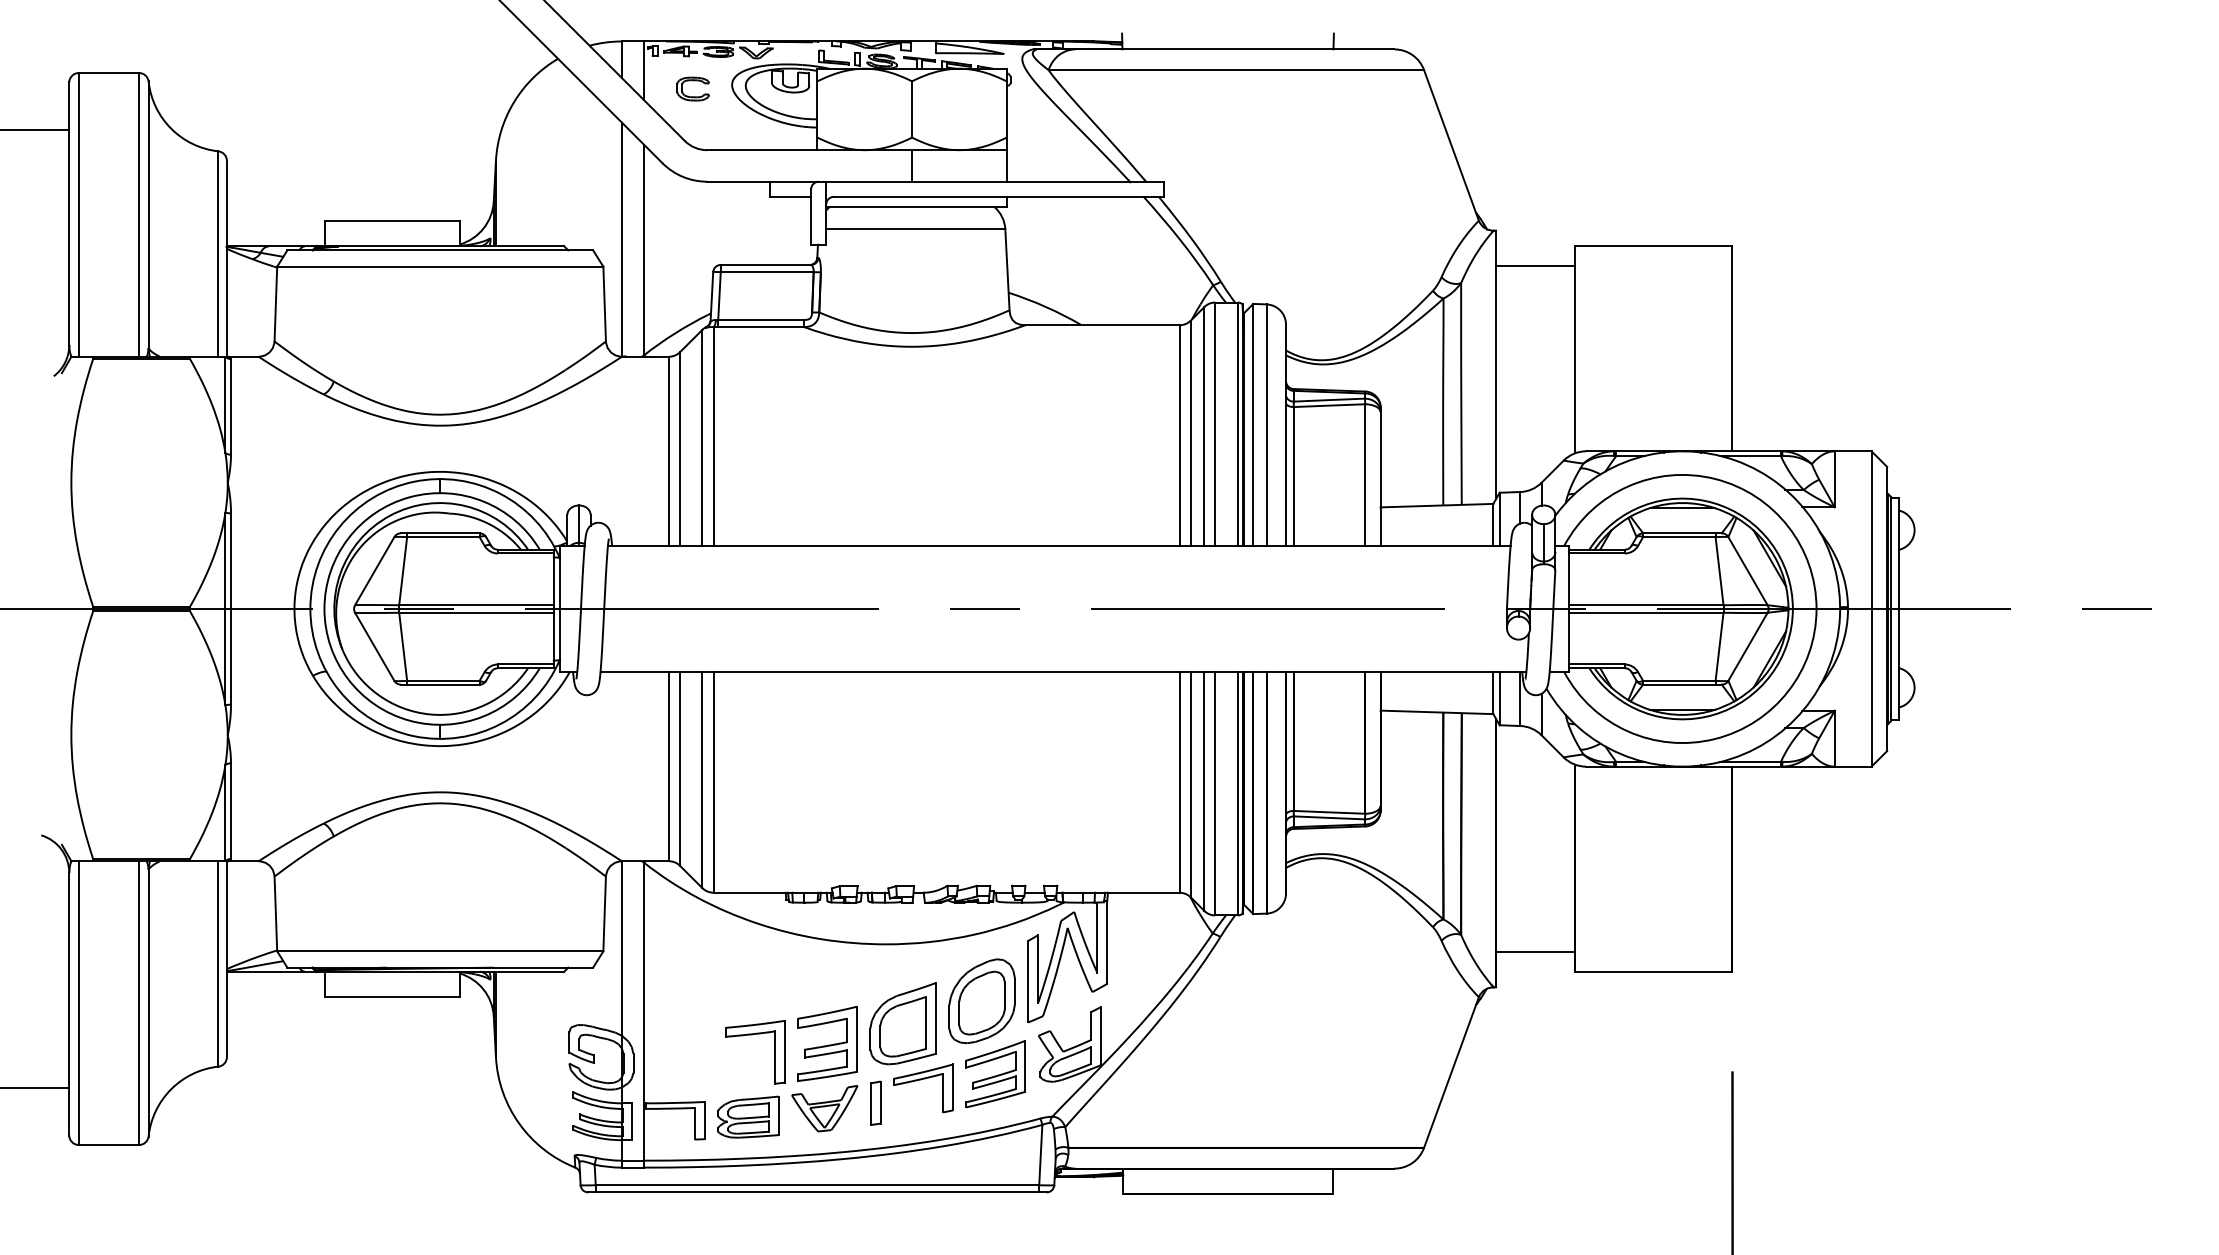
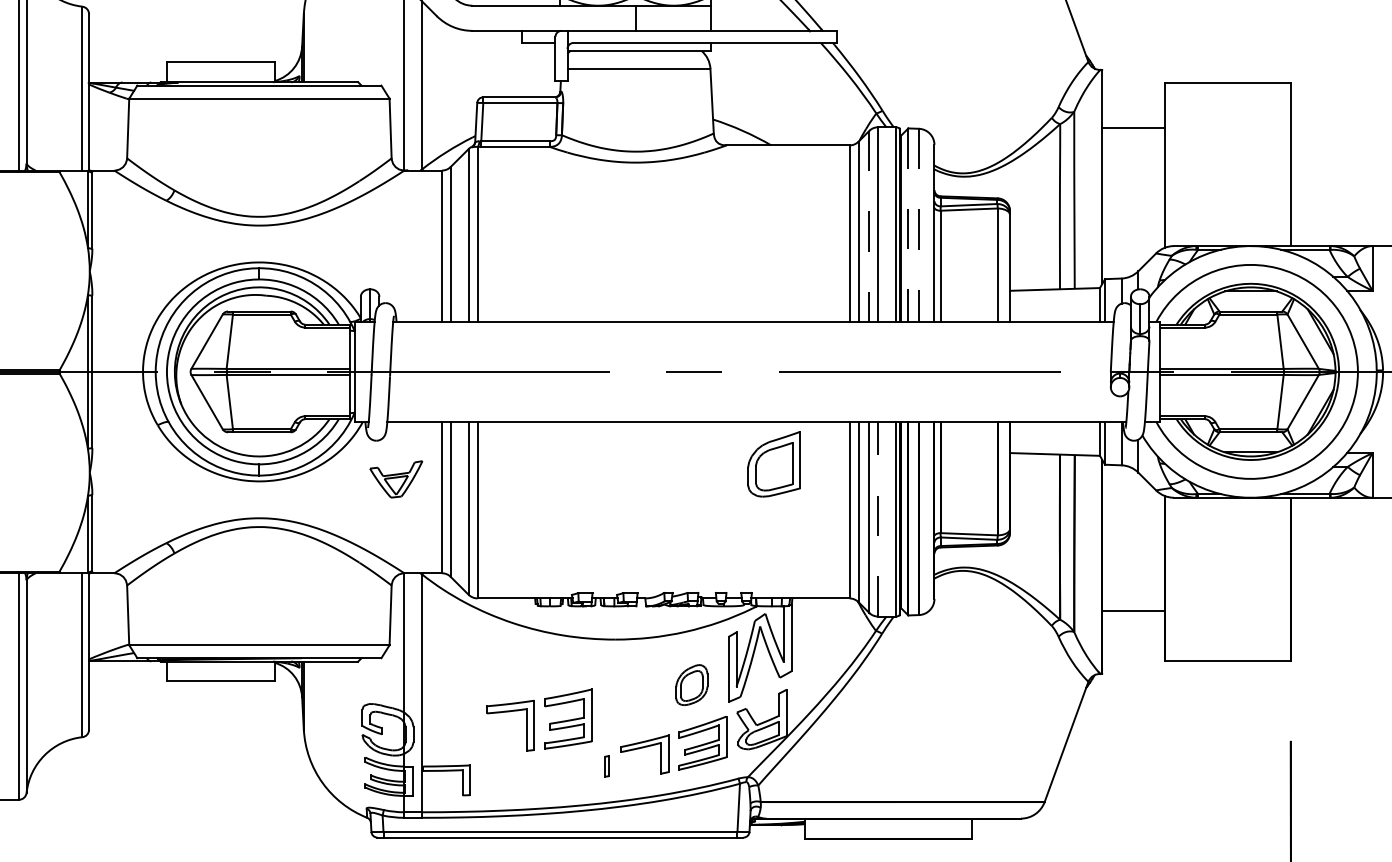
line: (1535, 265) -> (1133, 128), moved
line: (1253, 424) -> (908, 224), solid -> dashed
line: (1266, 425) -> (918, 225), solid -> dashed
line: (1204, 426) -> (869, 226), solid -> dashed
line: (1215, 793) -> (878, 519), solid -> dashed
line: (1535, 952) -> (1133, 610), moved
part: (981, 1001) -> (691, 685), size x0.6
part: (902, 1023) -> (773, 464), moved
part: (875, 1102) -> (606, 765), size x0.6
part: (824, 1108) -> (396, 479), moved
part: (748, 1116) -> (505, 777), removed

